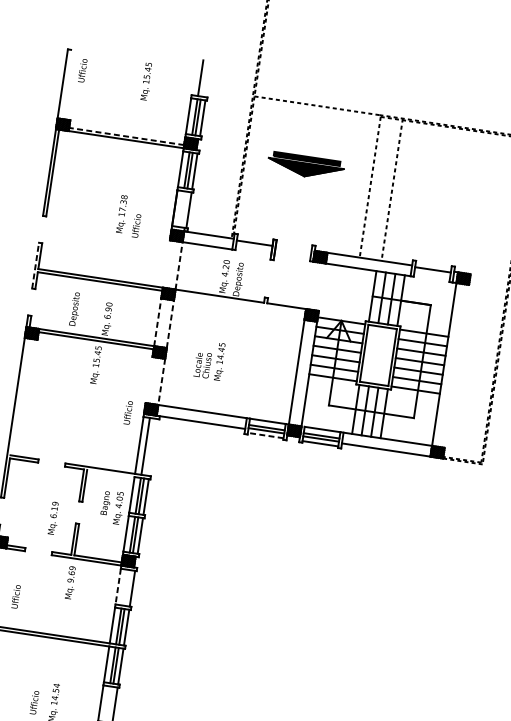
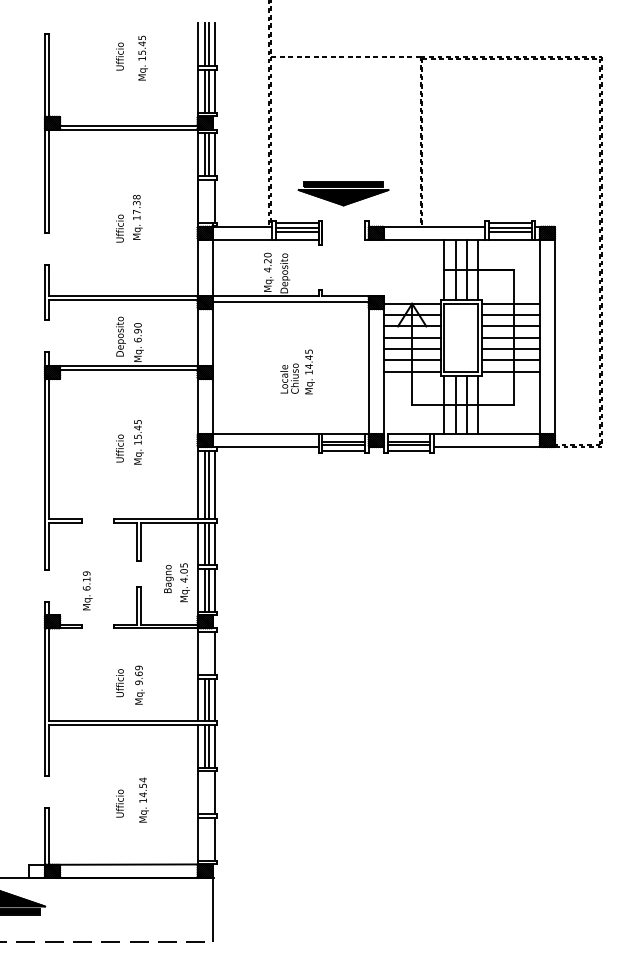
text: (82, 70) -> (119, 56), moved
line: (194, 76) -> (197, 44), added
line: (203, 78) -> (208, 44), added
line: (208, 79) -> (214, 44), added
line: (65, 84) -> (48, 75), added
line: (126, 136) -> (128, 125), dashed -> solid
part: (305, 166) -> (343, 193), moved
line: (392, 189) -> (420, 141), moved
text: (136, 225) -> (119, 228), moved
line: (254, 238) -> (296, 222), added
line: (253, 246) -> (296, 232), added
line: (252, 252) -> (296, 239), added
line: (166, 263) -> (197, 267), added
line: (433, 264) -> (509, 222), added
line: (35, 265) -> (44, 292), dashed -> solid
line: (178, 265) -> (212, 267), dashed -> solid
line: (431, 273) -> (509, 232), added
line: (431, 279) -> (509, 239), added
line: (239, 303) -> (290, 301), added
text: (74, 308) -> (120, 336), moved
line: (157, 322) -> (197, 337), dashed -> solid
line: (170, 324) -> (212, 337), dashed -> solid
text: (210, 360) -> (297, 371), moved
text: (96, 365) -> (138, 442), moved
line: (456, 366) -> (554, 336), added
line: (149, 379) -> (197, 405), added
line: (161, 381) -> (212, 406), dashed -> solid
line: (19, 396) -> (48, 448), added
text: (127, 412) -> (119, 448), moved
line: (265, 435) -> (343, 451), dashed -> solid
line: (148, 446) -> (208, 484), added
line: (153, 447) -> (214, 484), added
line: (110, 473) -> (168, 522), added
text: (112, 507) -> (176, 582), moved
text: (53, 518) -> (87, 590), moved
text: (70, 582) -> (139, 684), moved
line: (118, 586) -> (197, 653), dashed -> solid
text: (15, 597) -> (119, 683), moved

